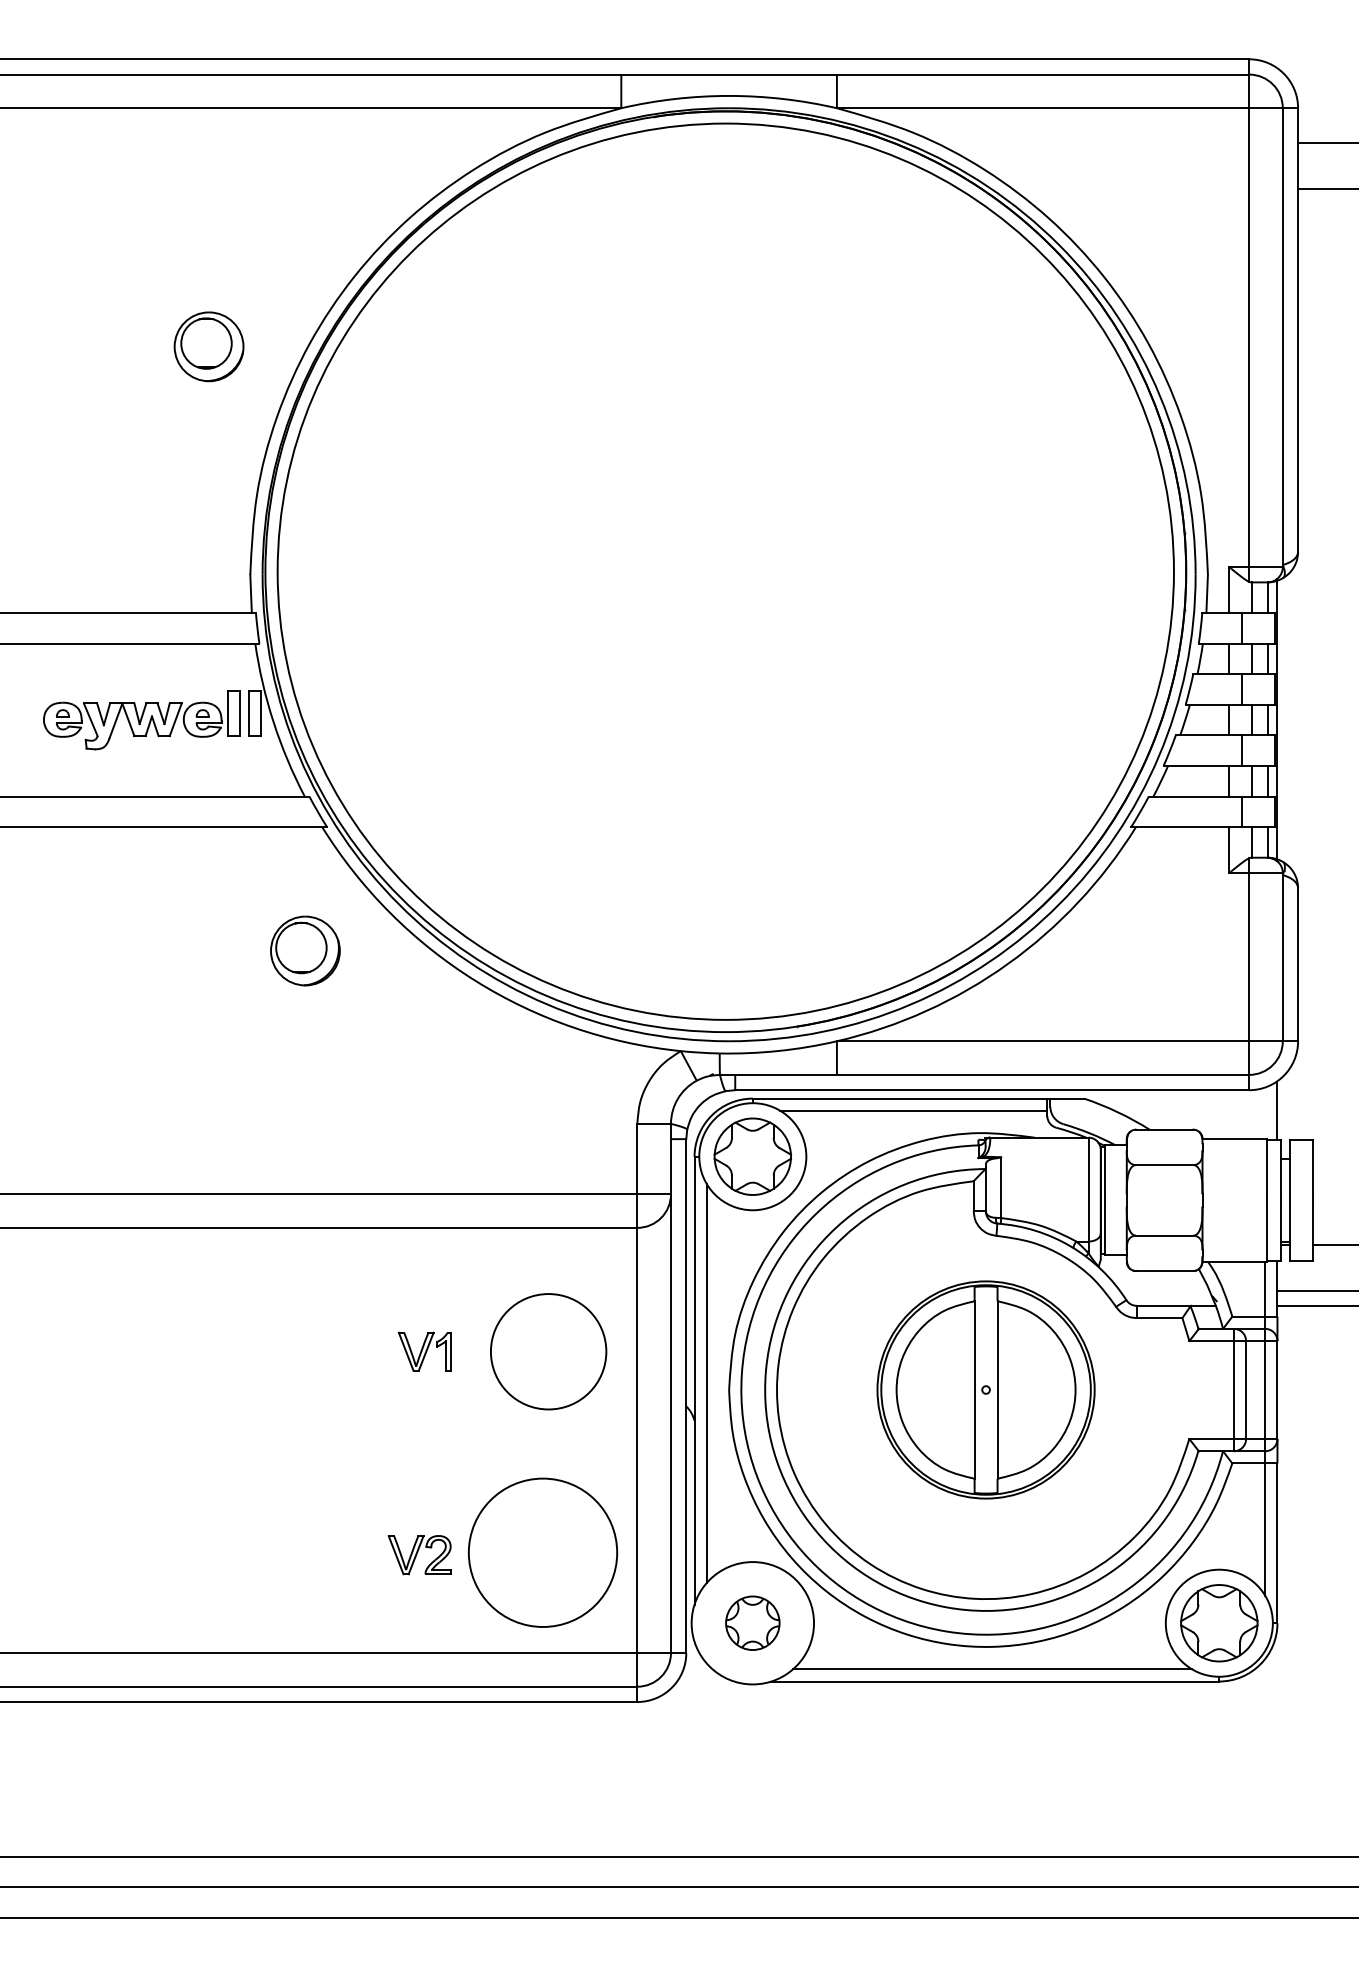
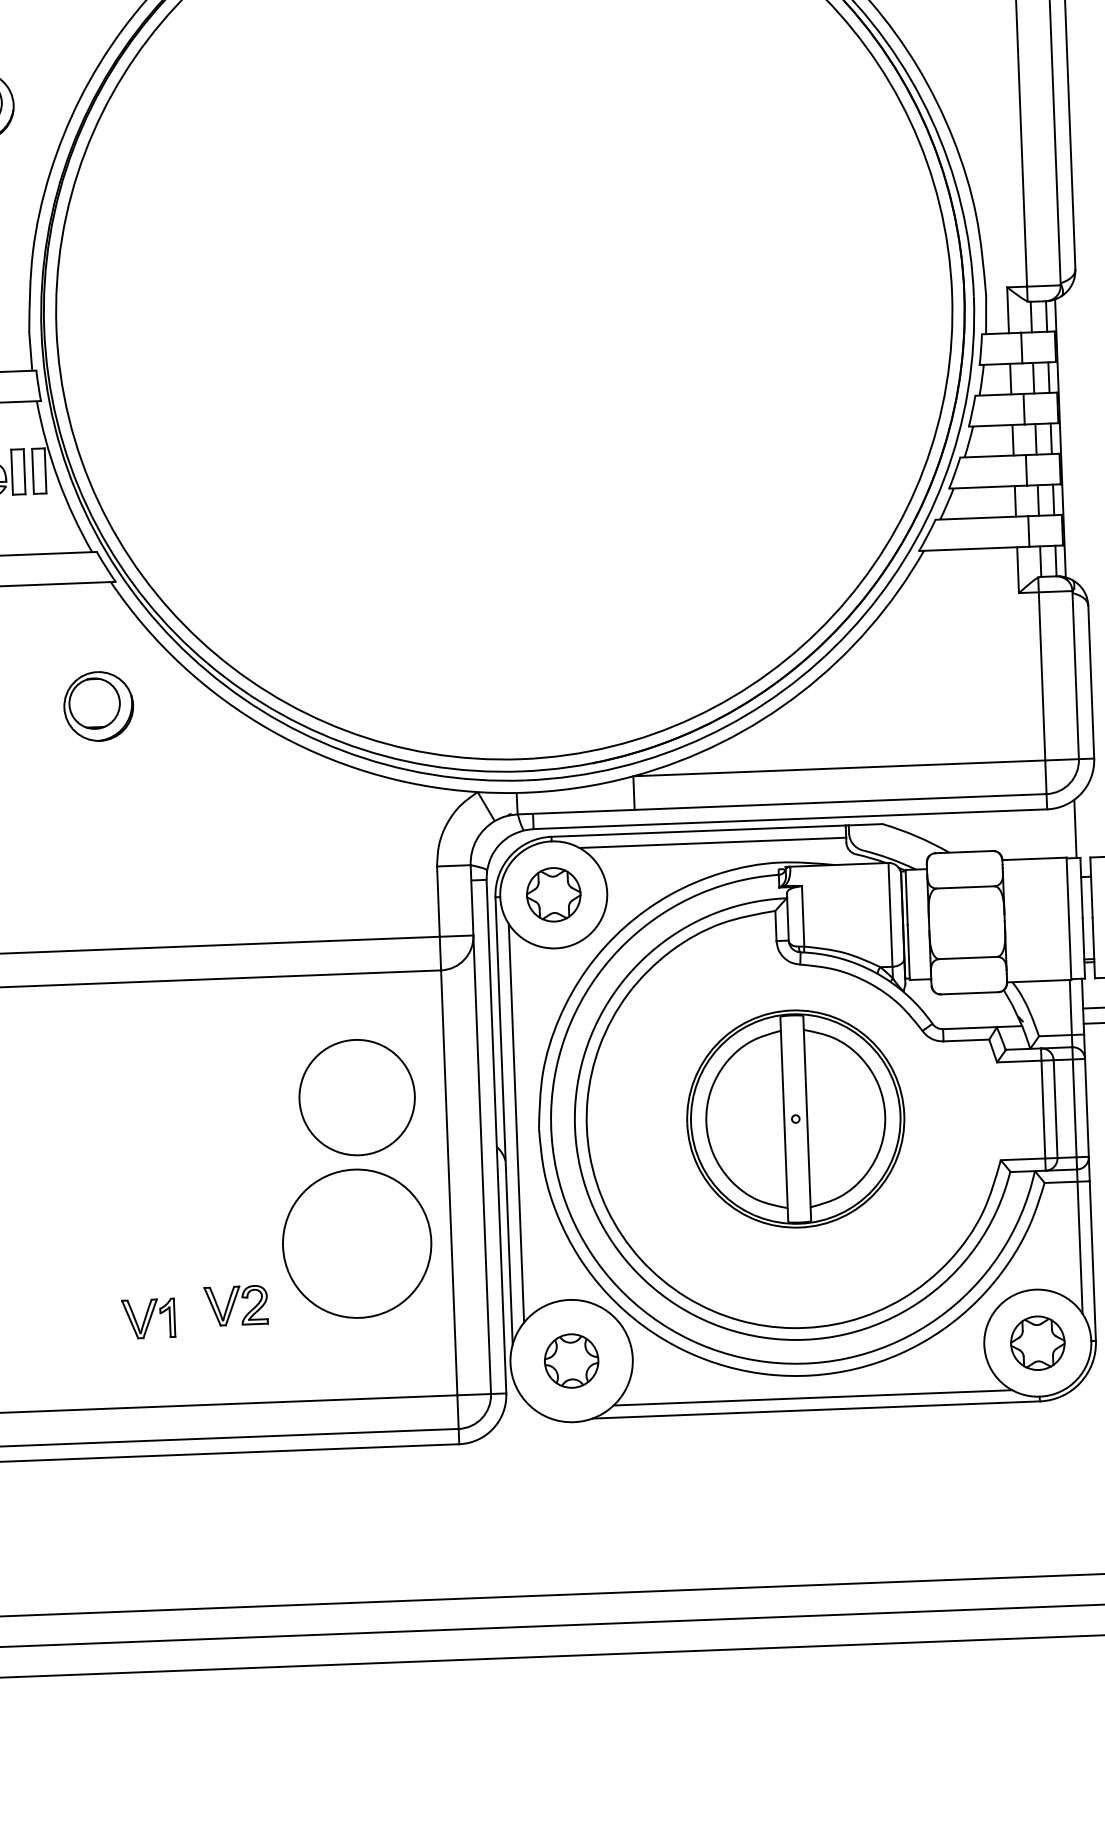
part: (752, 1156) -> (553, 894), size x0.7
part: (424, 1351) -> (148, 1318), moved
circle: (542, 1552) -> (356, 1243), moved
part: (1219, 1623) -> (1037, 1343), size x0.7

